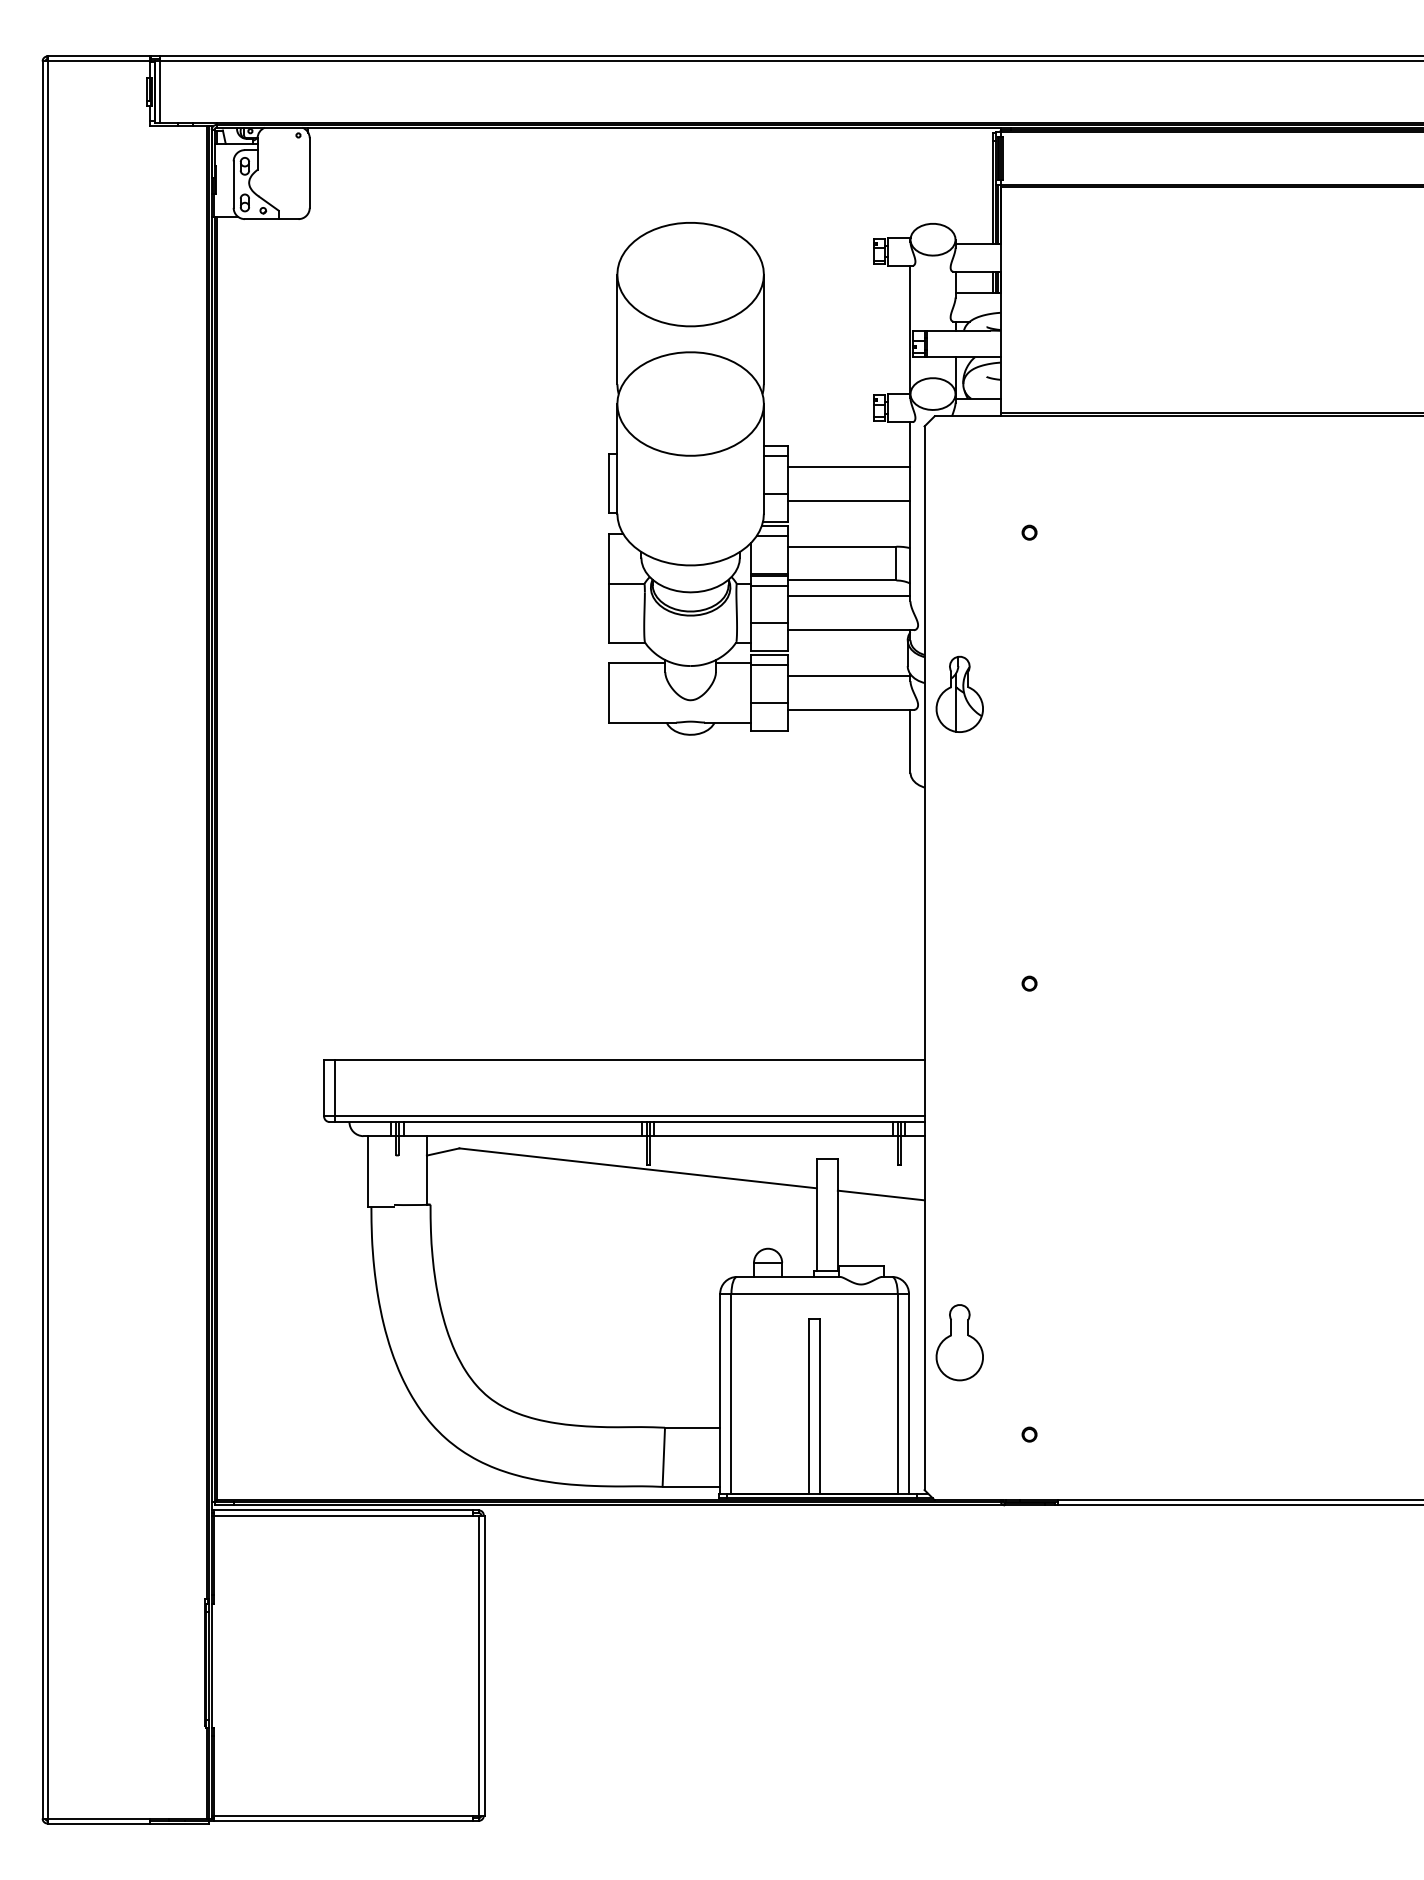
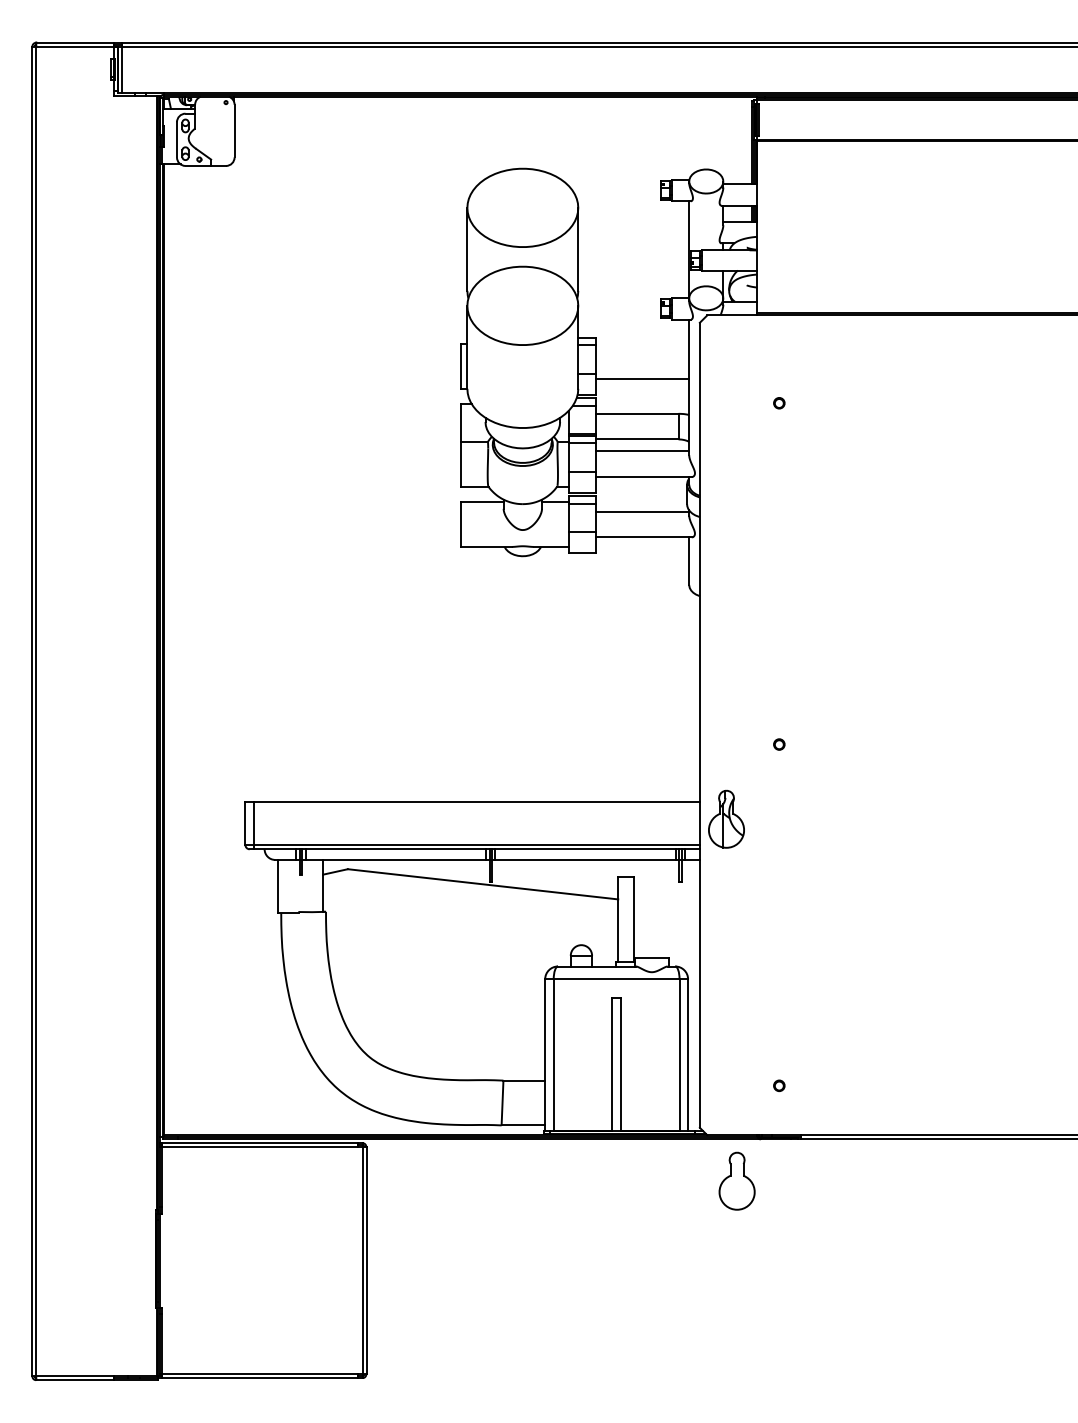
line: (848, 466) -> (642, 353), removed
part: (959, 693) -> (726, 818), moved
line: (880, 1195) -> (666, 904), removed
part: (959, 1342) -> (736, 1181), moved

